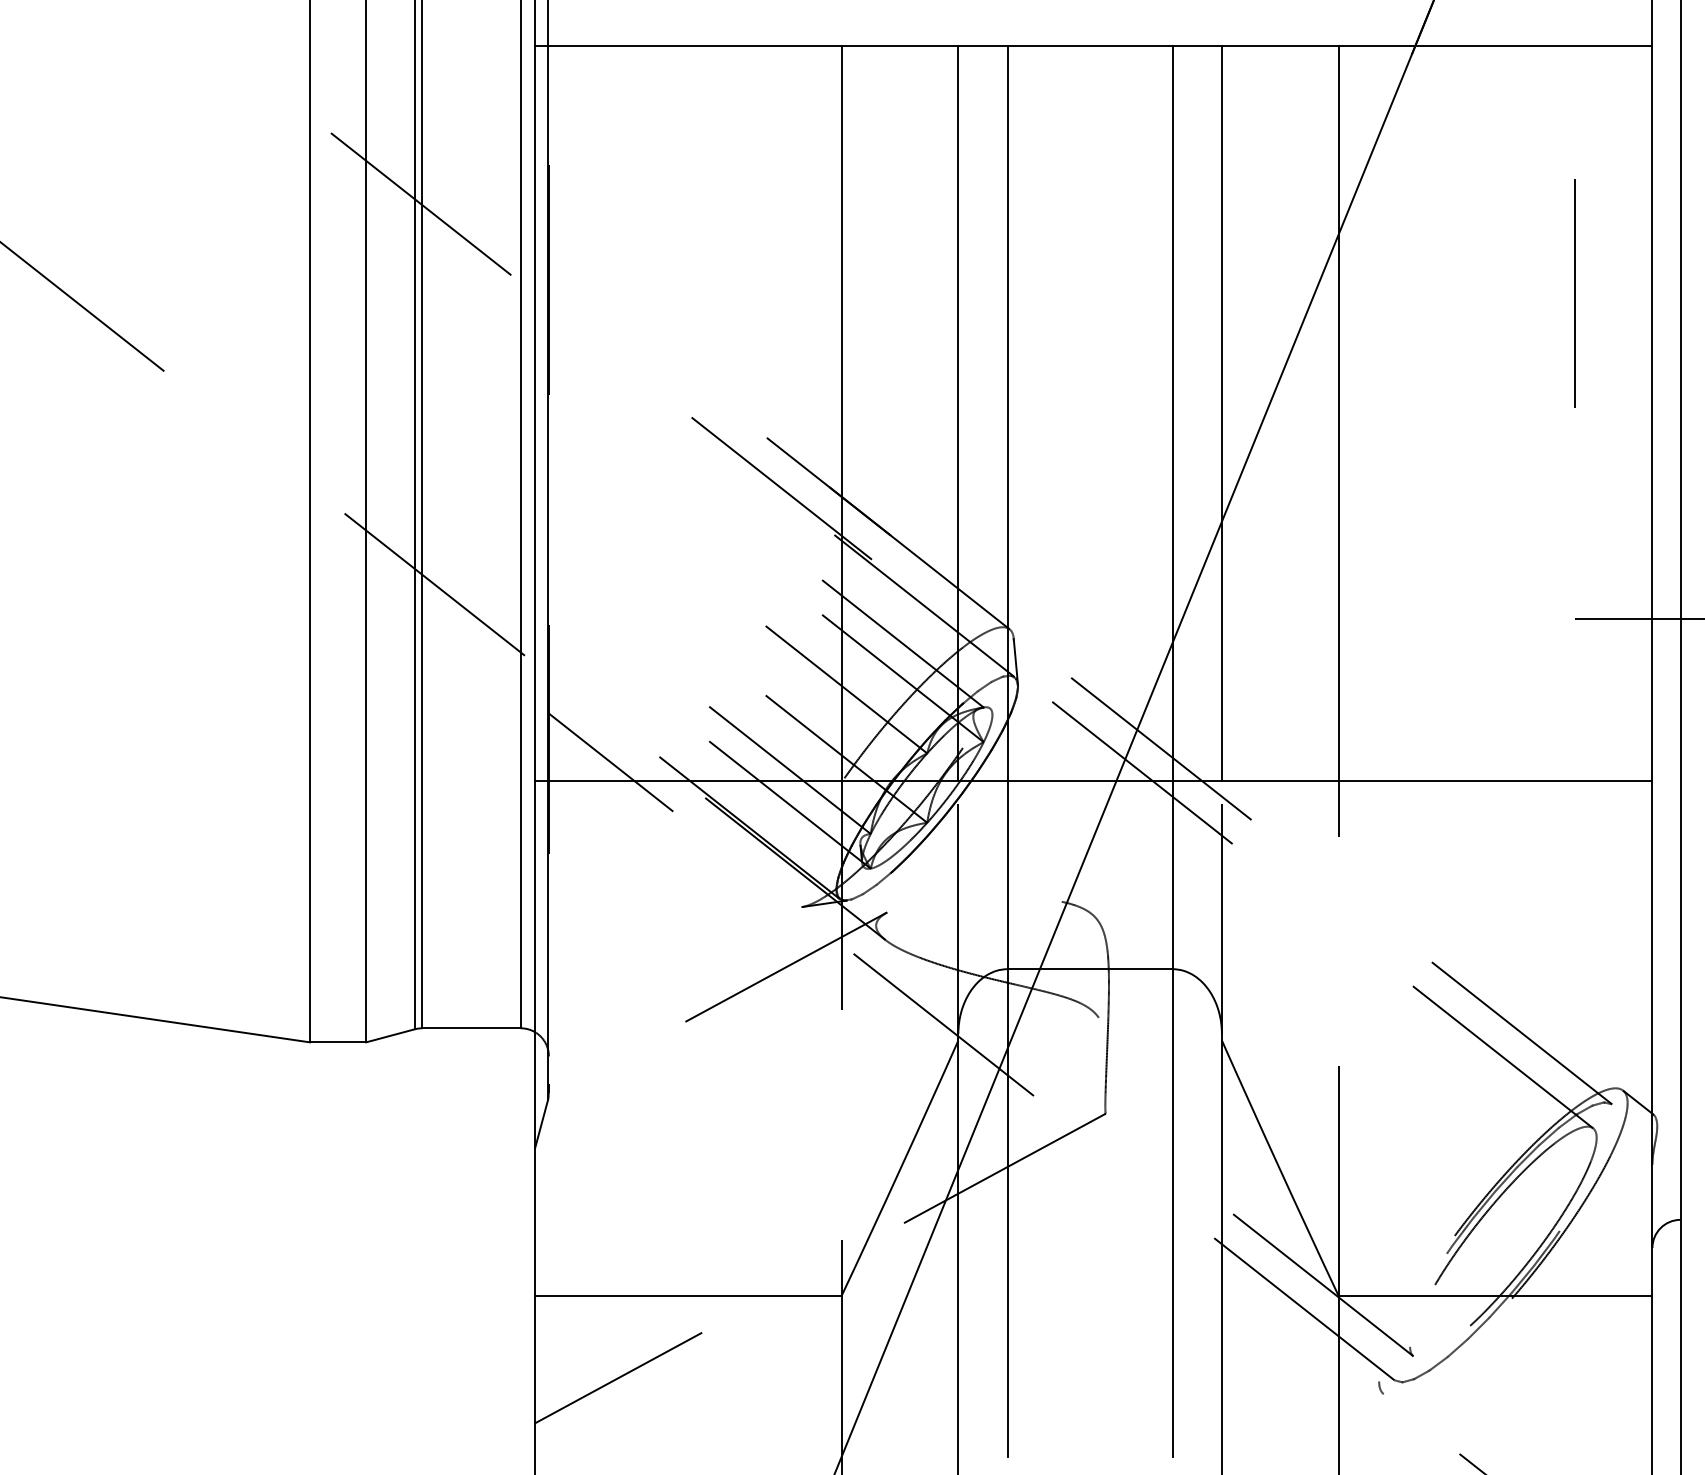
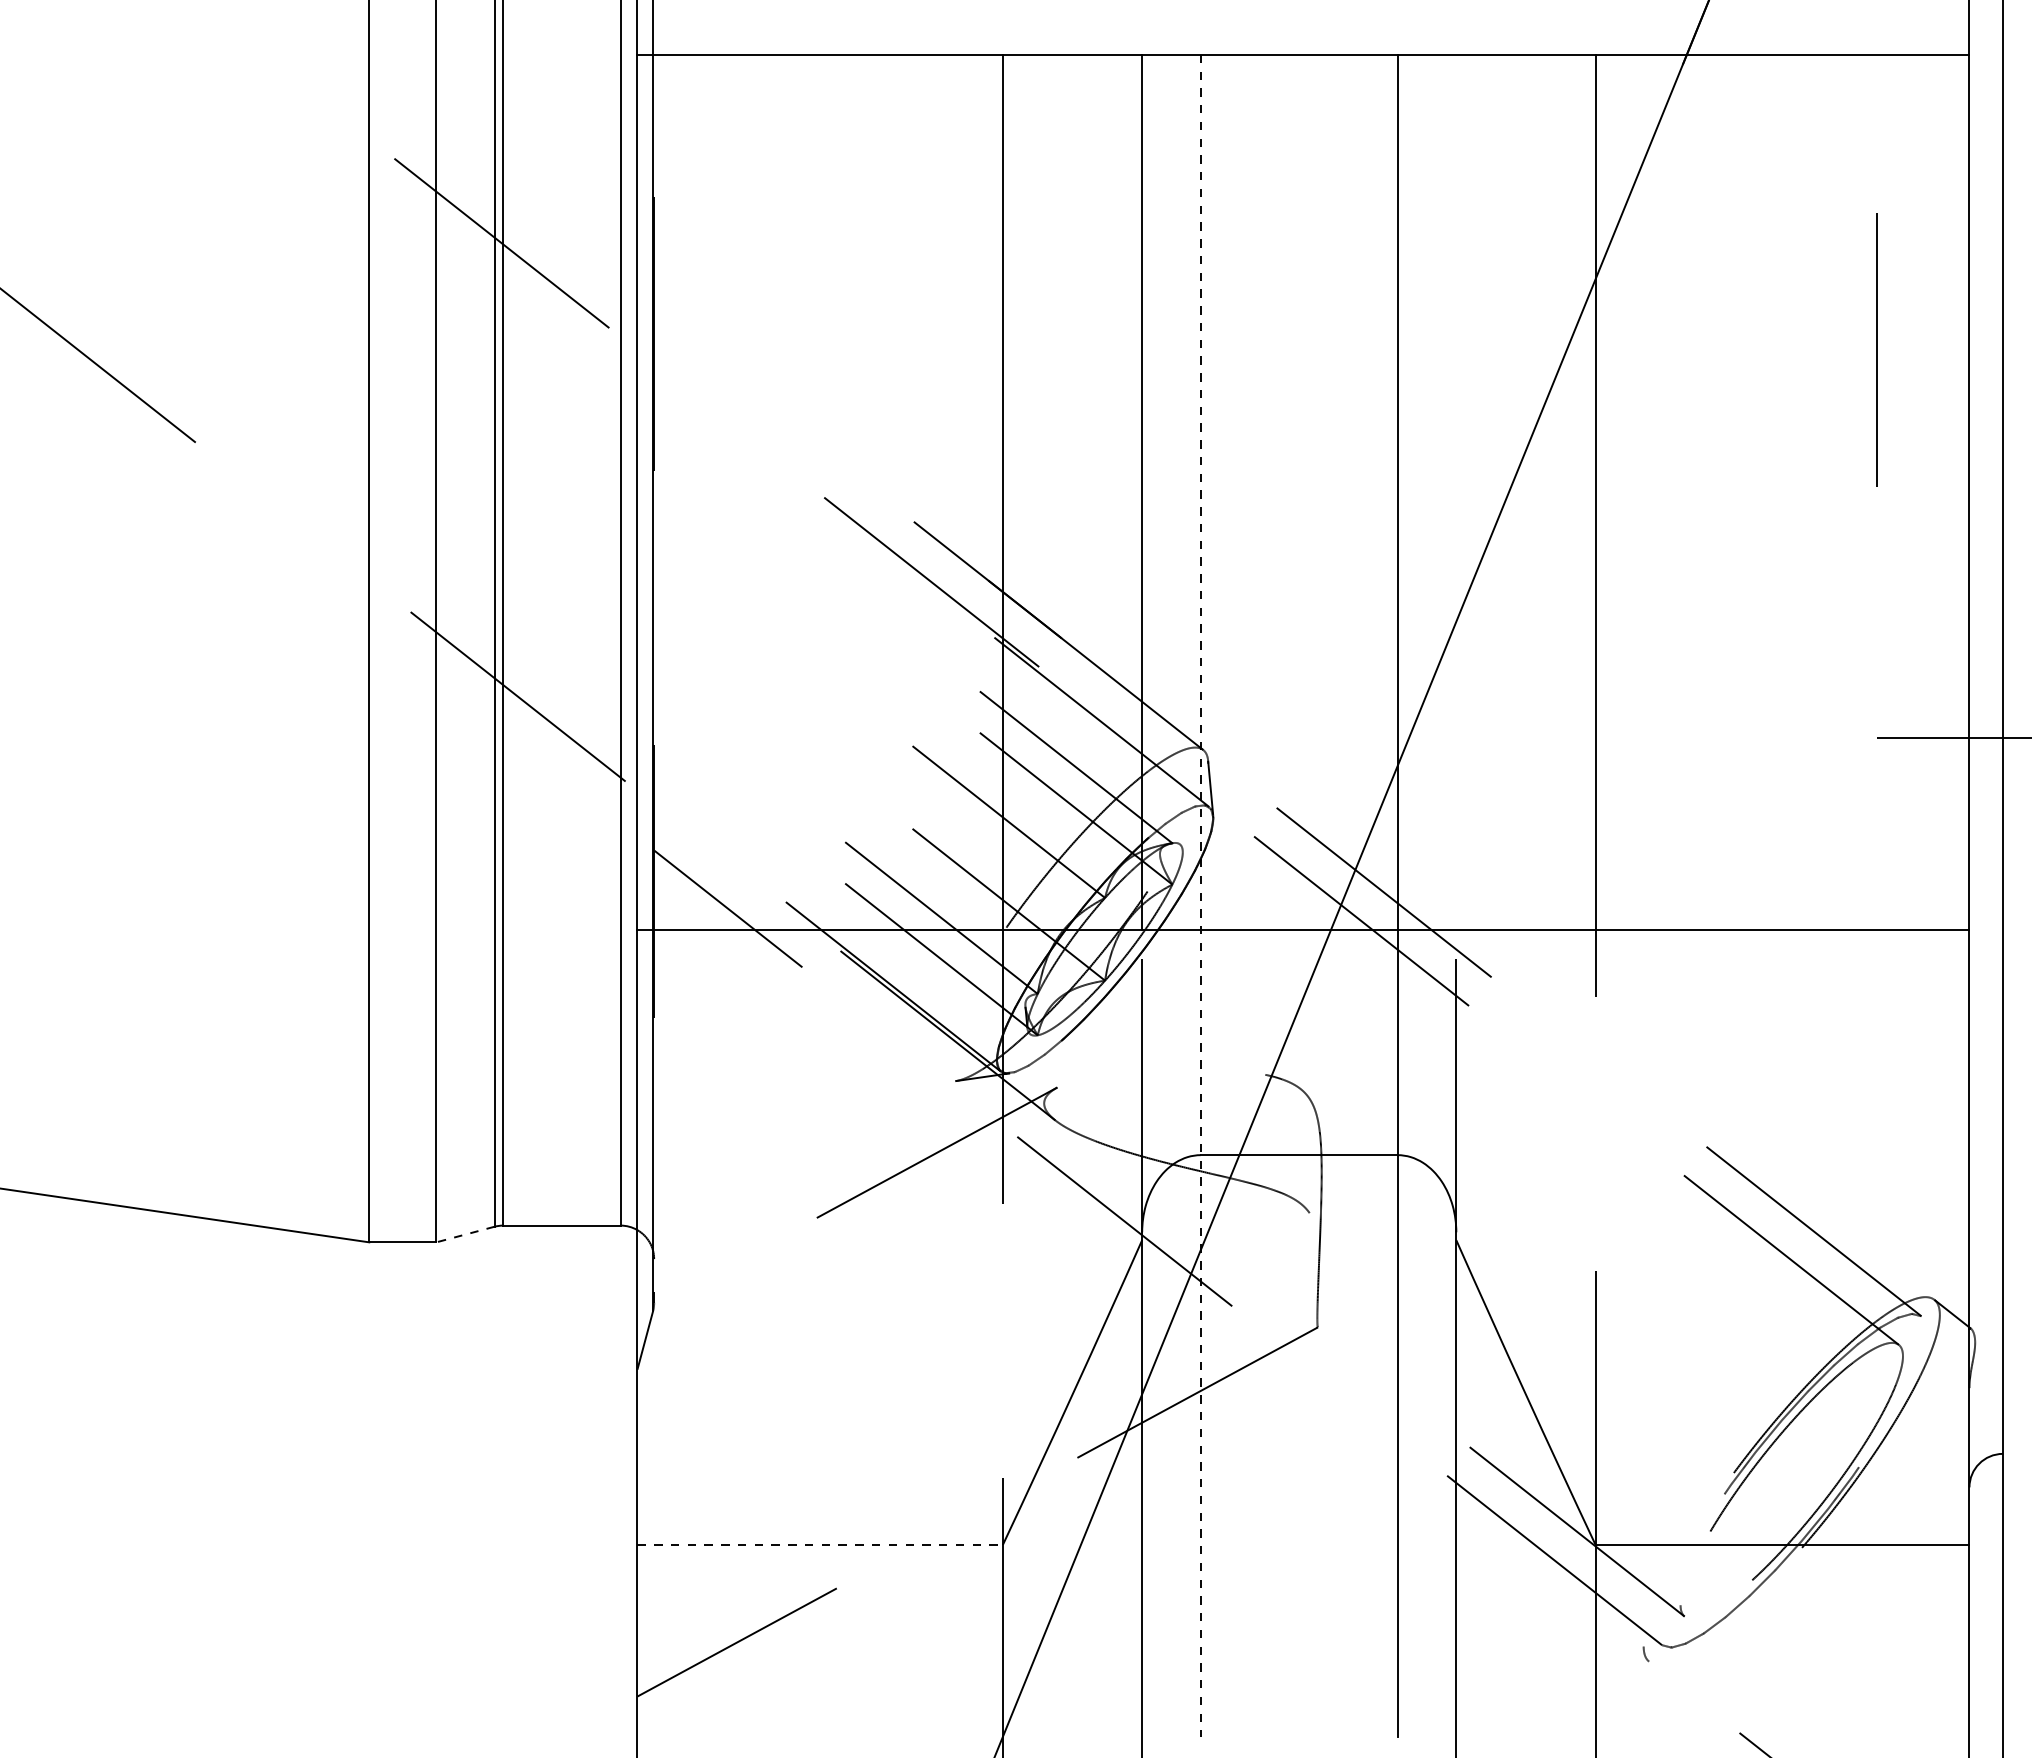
line: (1222, 413) -> (1456, 492), removed
line: (1007, 751) -> (1200, 895), solid -> dashed
line: (390, 1035) -> (465, 1234), solid -> dashed
line: (688, 1295) -> (820, 1544), solid -> dashed

